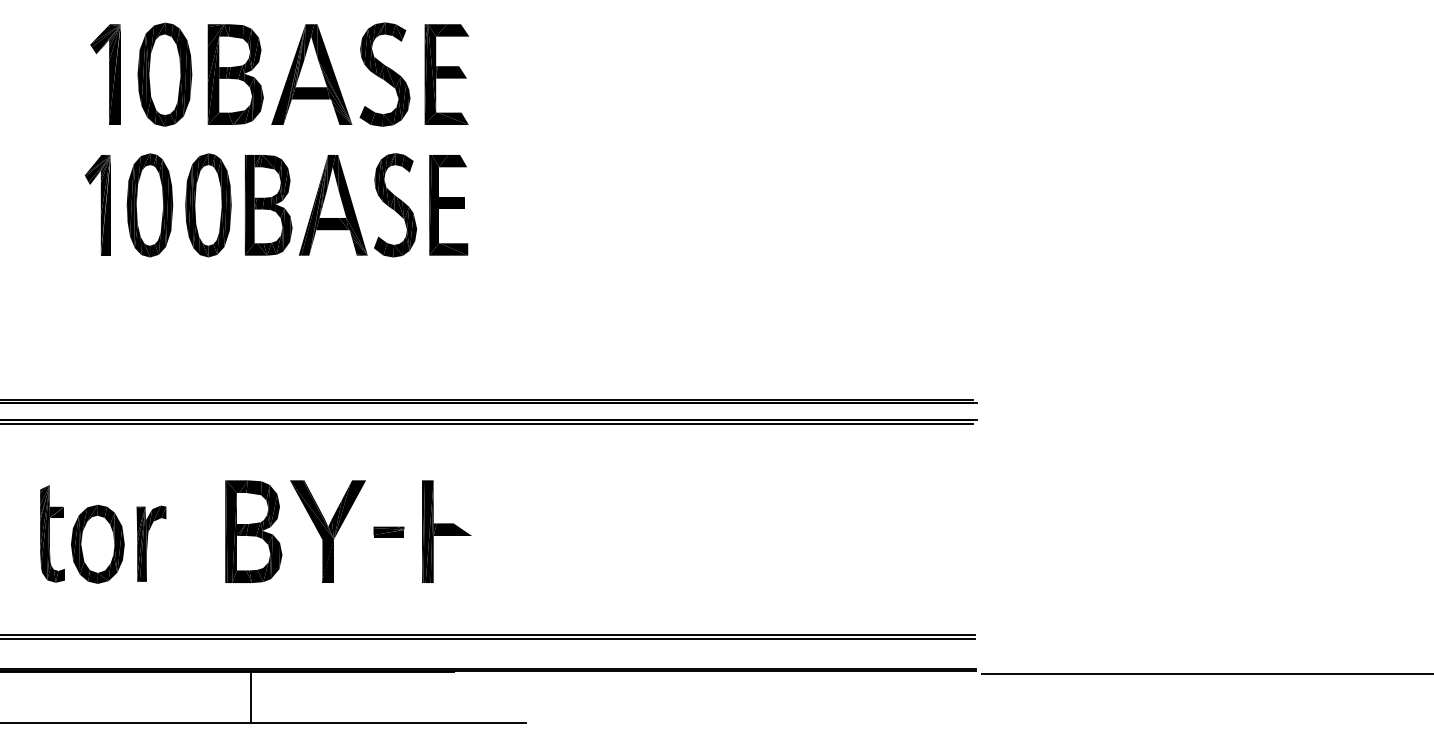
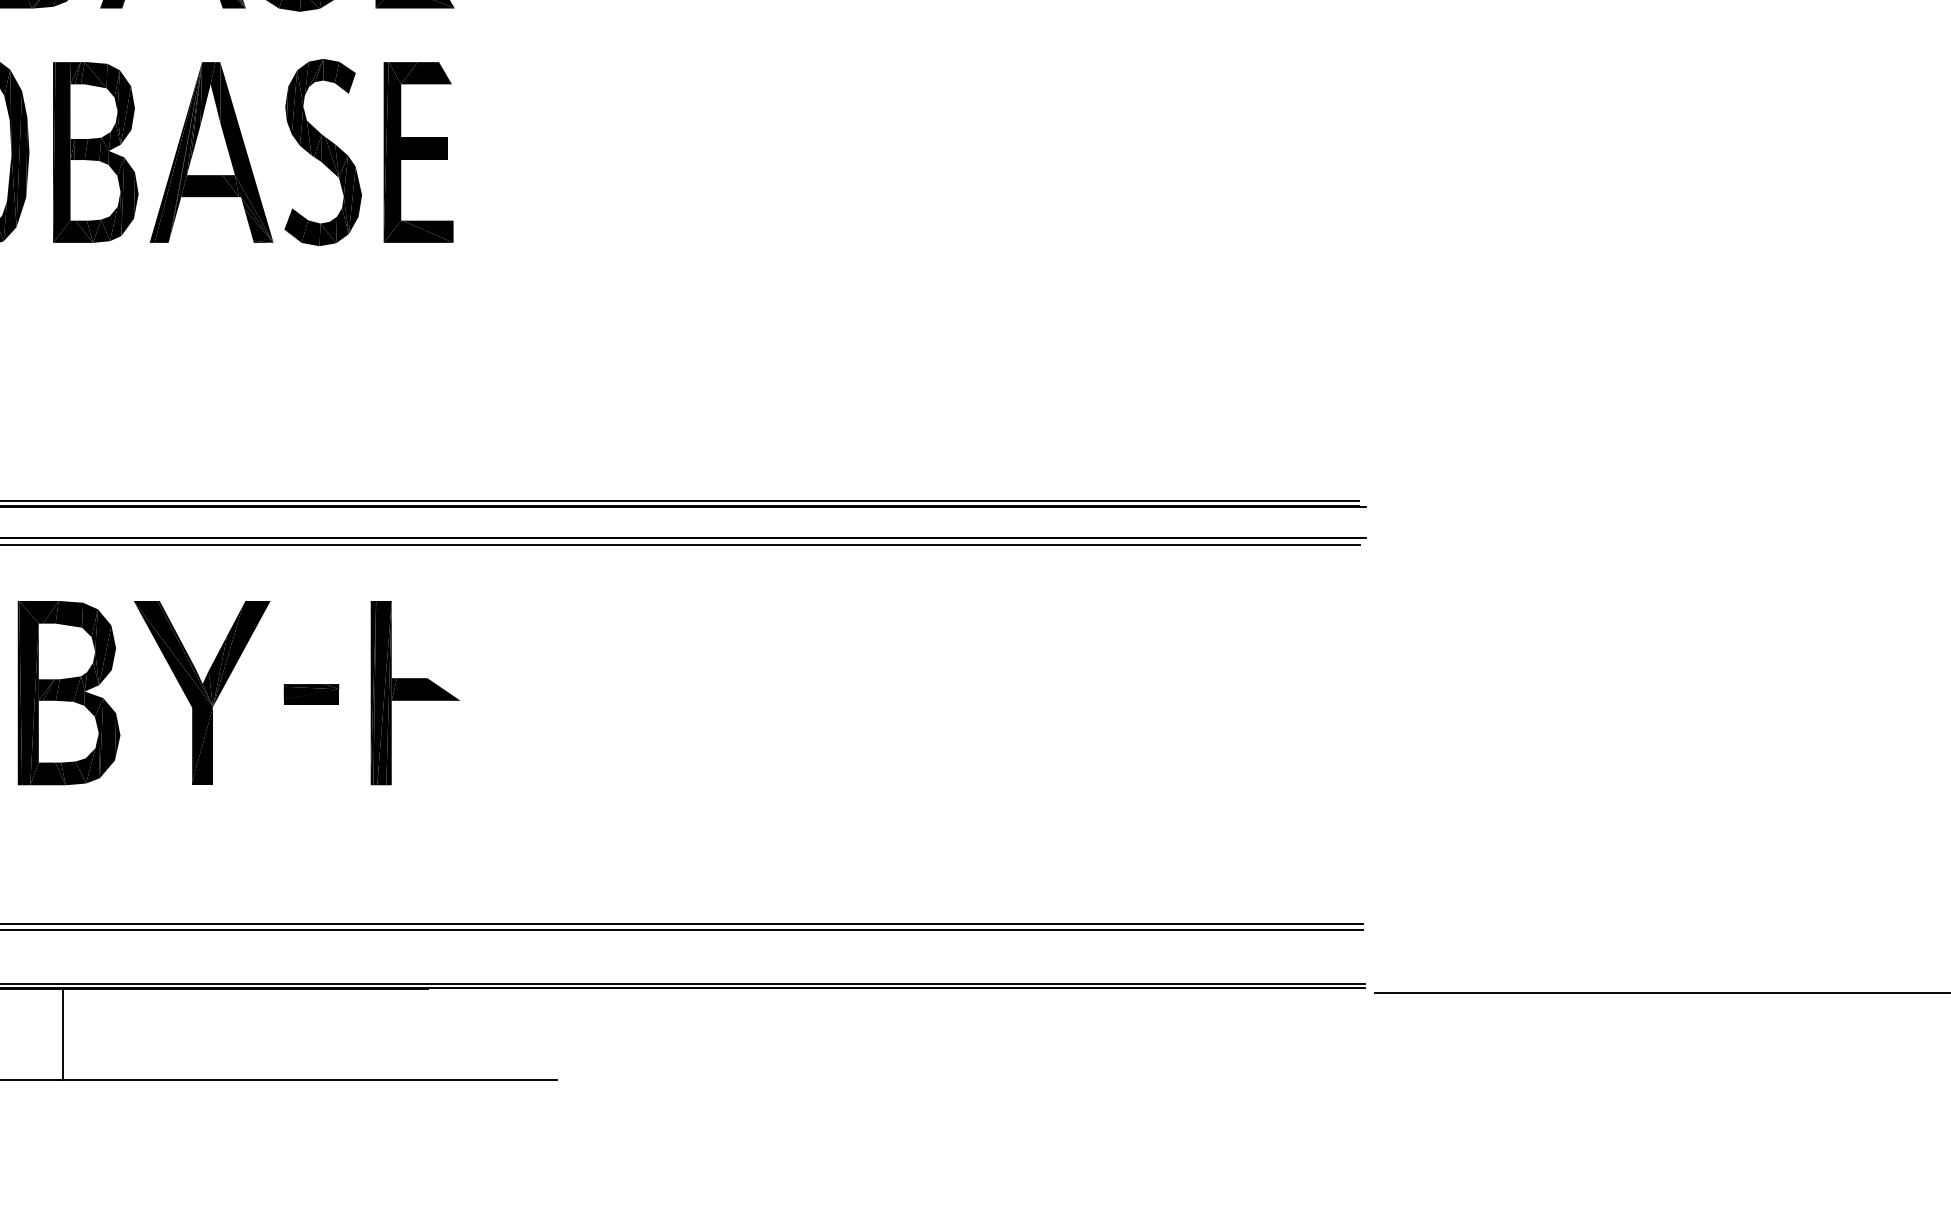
part: (341, 526) -> (226, 683), moved

